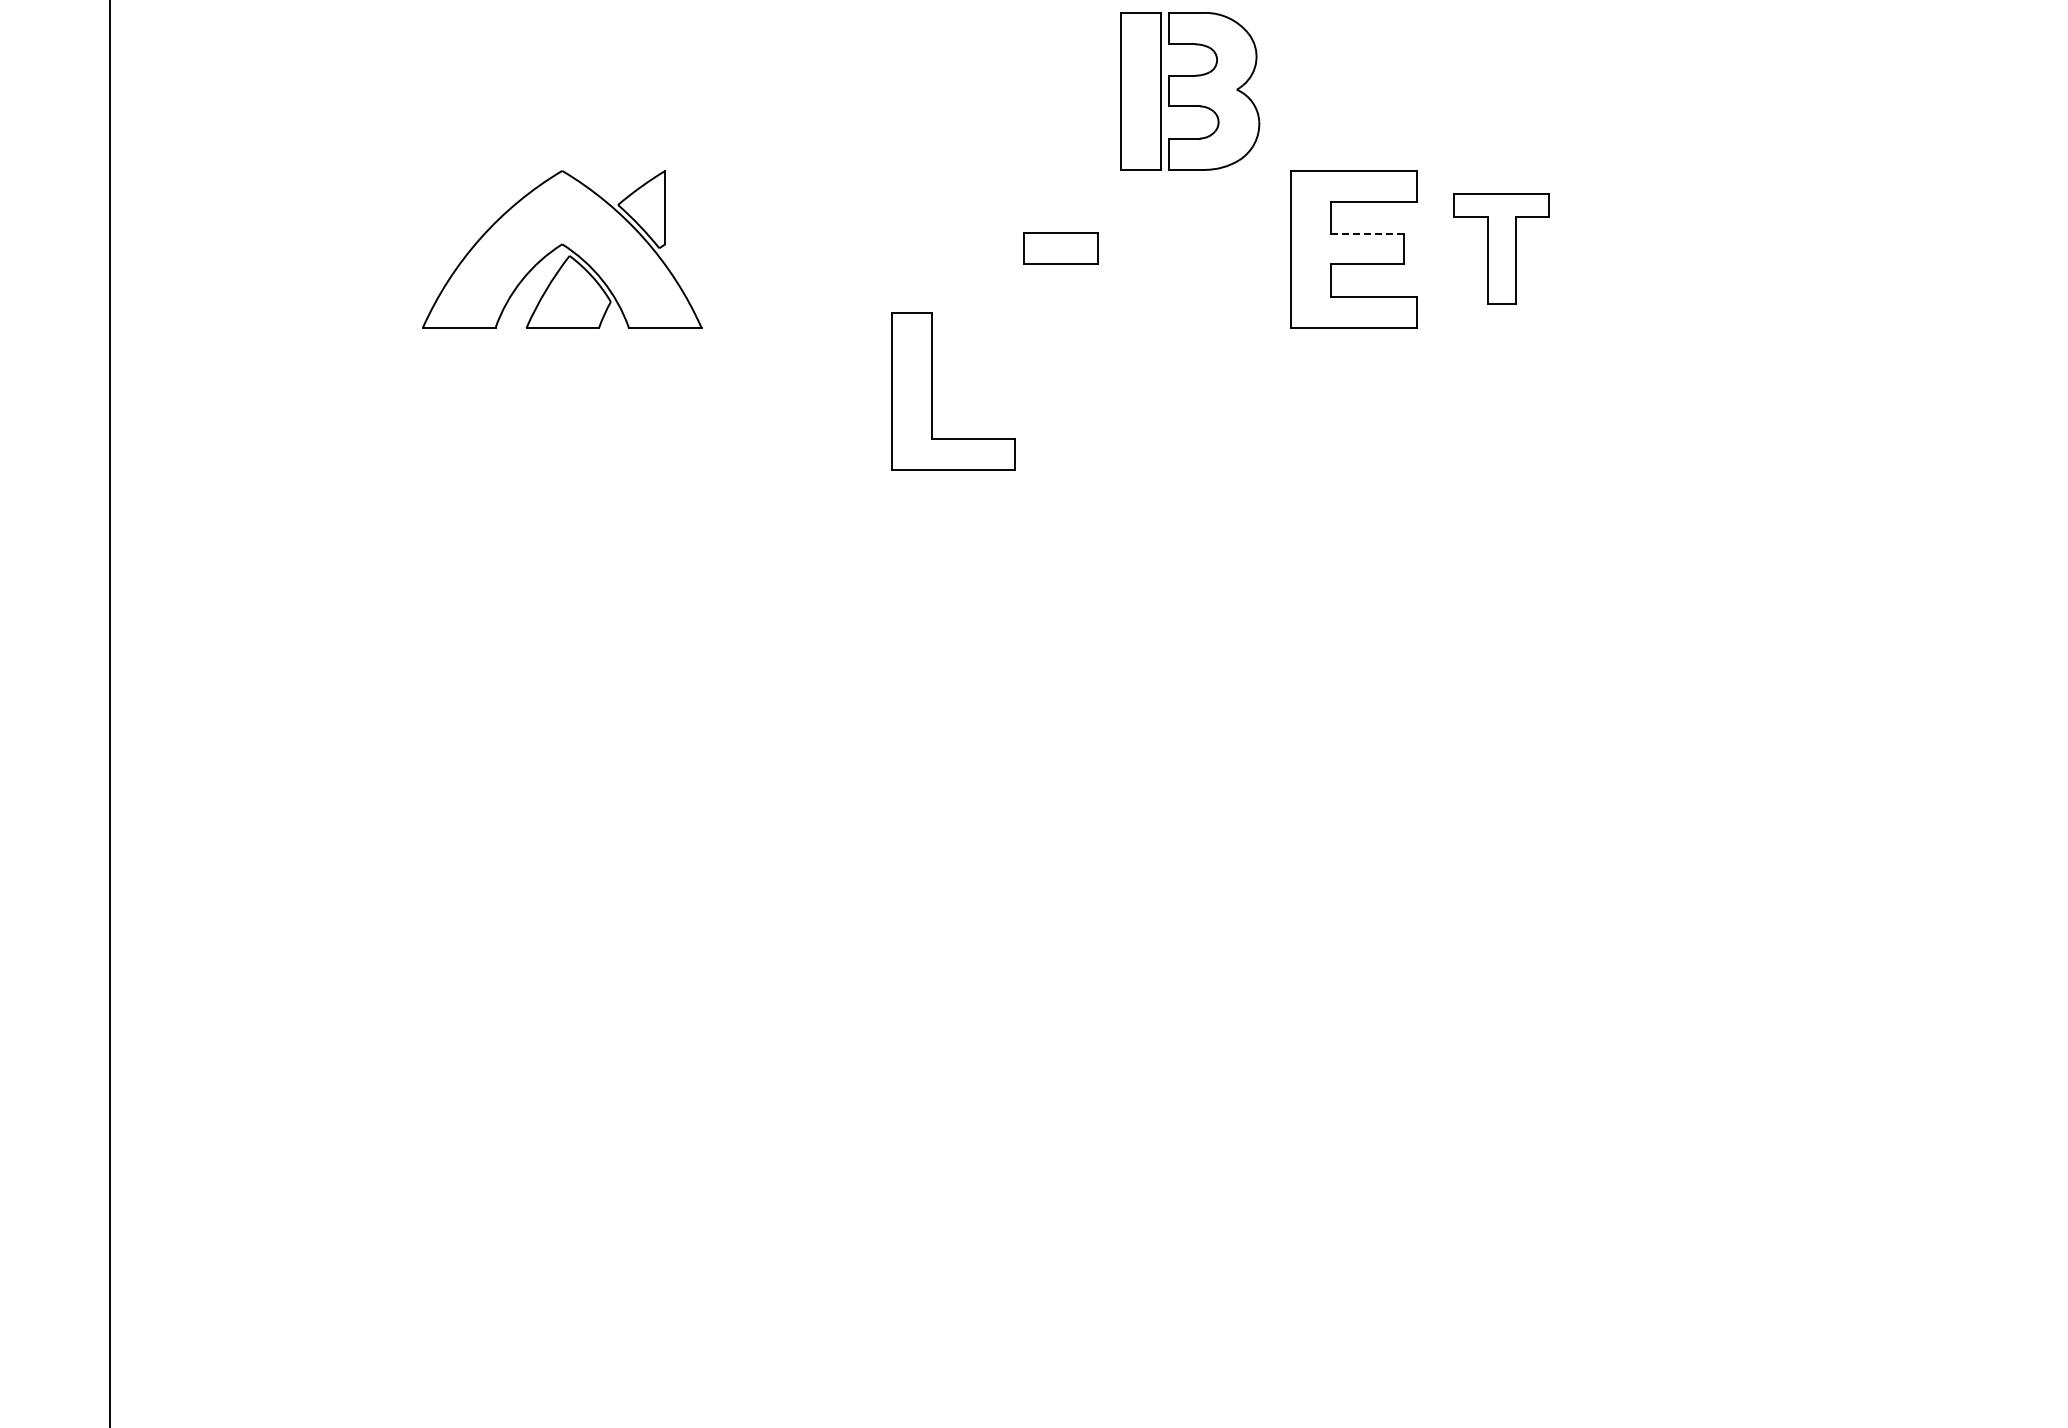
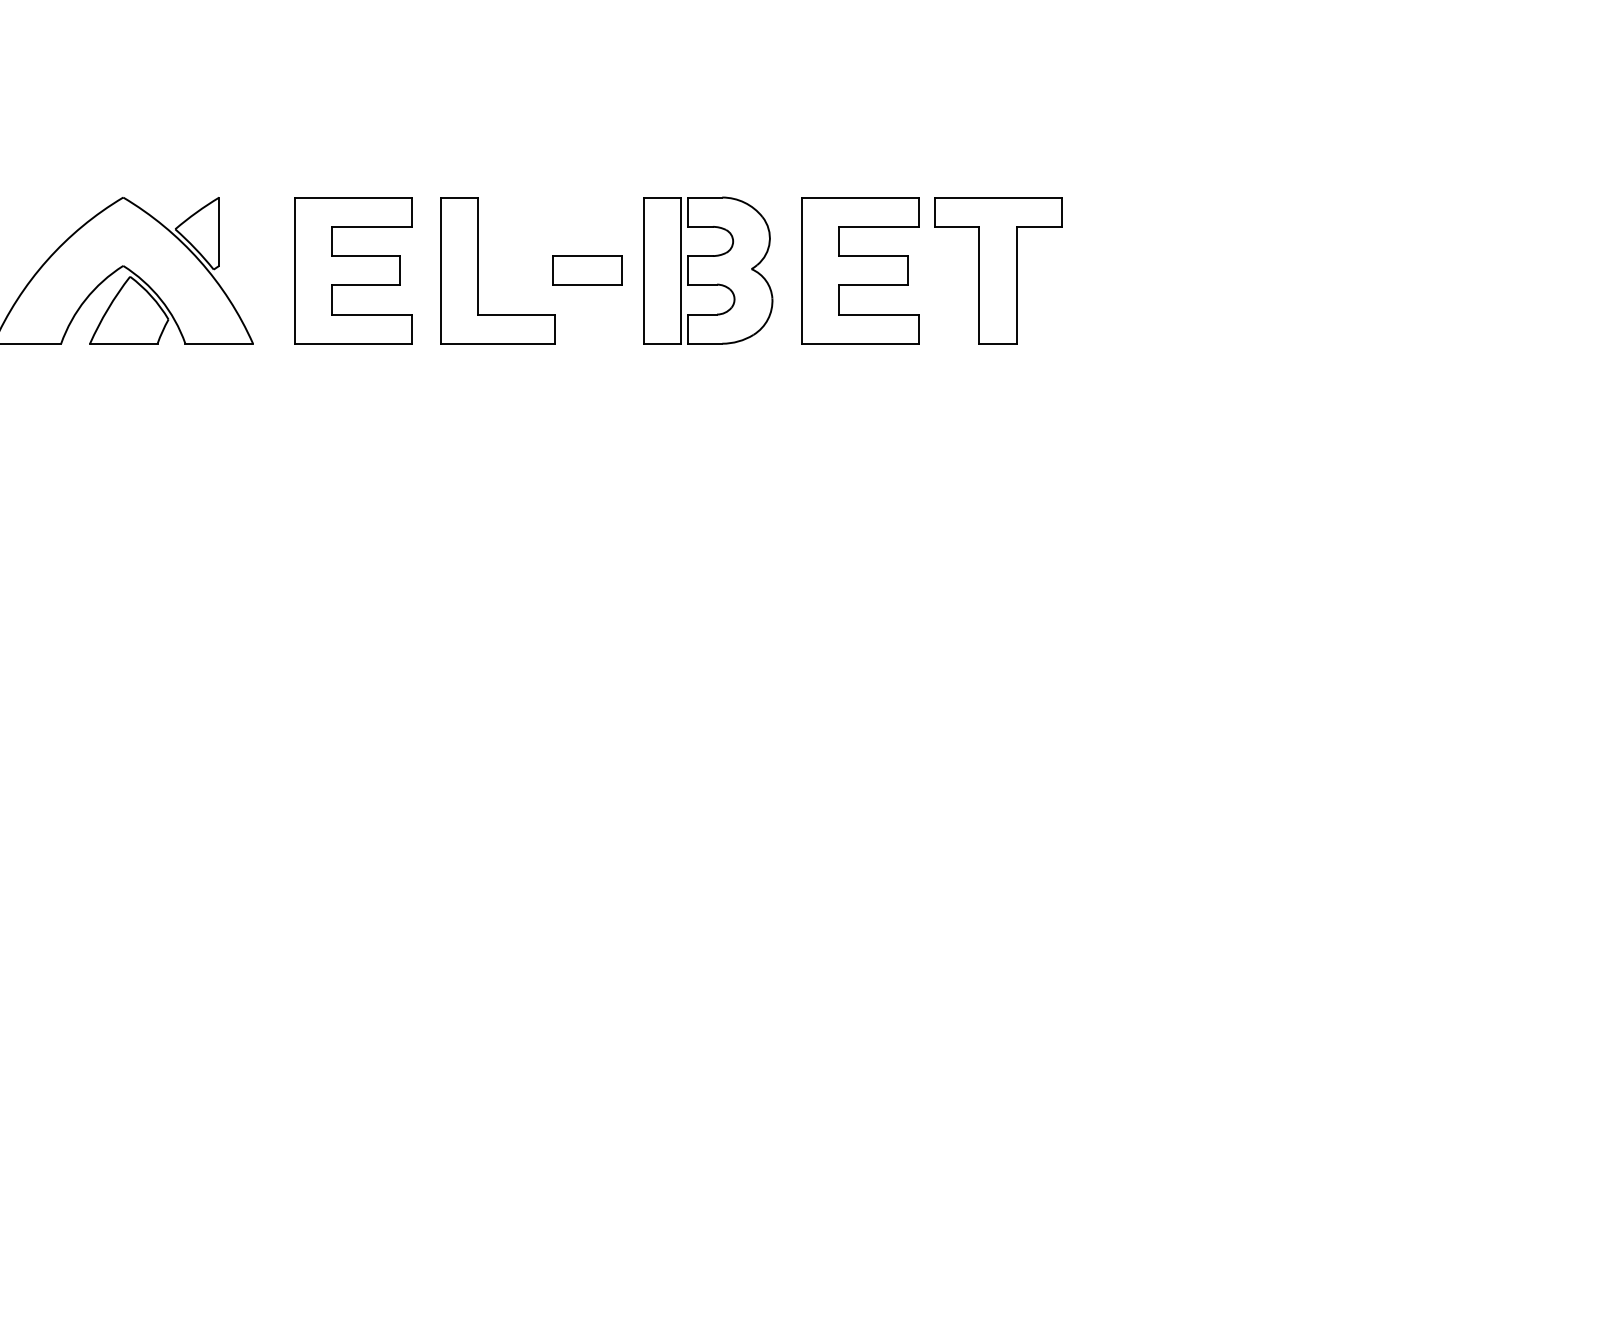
part: (1190, 91) -> (708, 270), moved
line: (1367, 233) -> (873, 255), dashed -> solid
part: (808, 249) -> (352, 270), added
part: (1501, 249) -> (998, 270), size x1.43
part: (932, 391) -> (478, 270), moved

